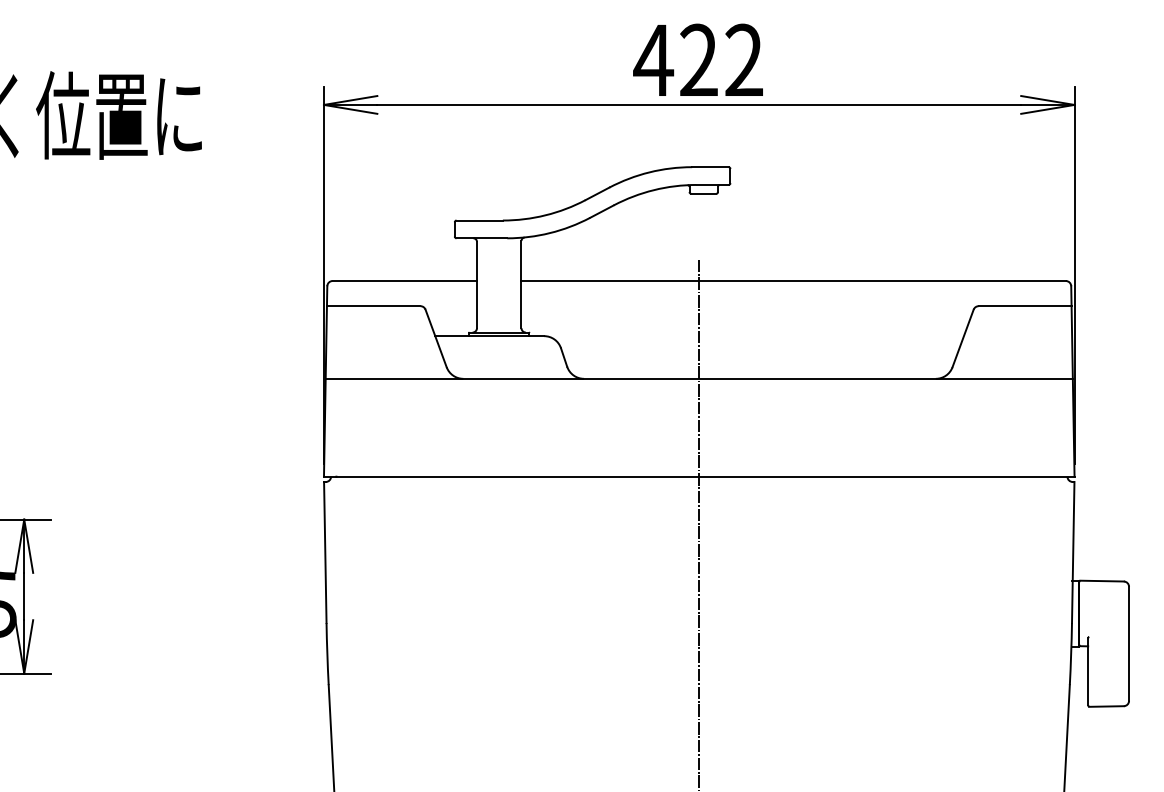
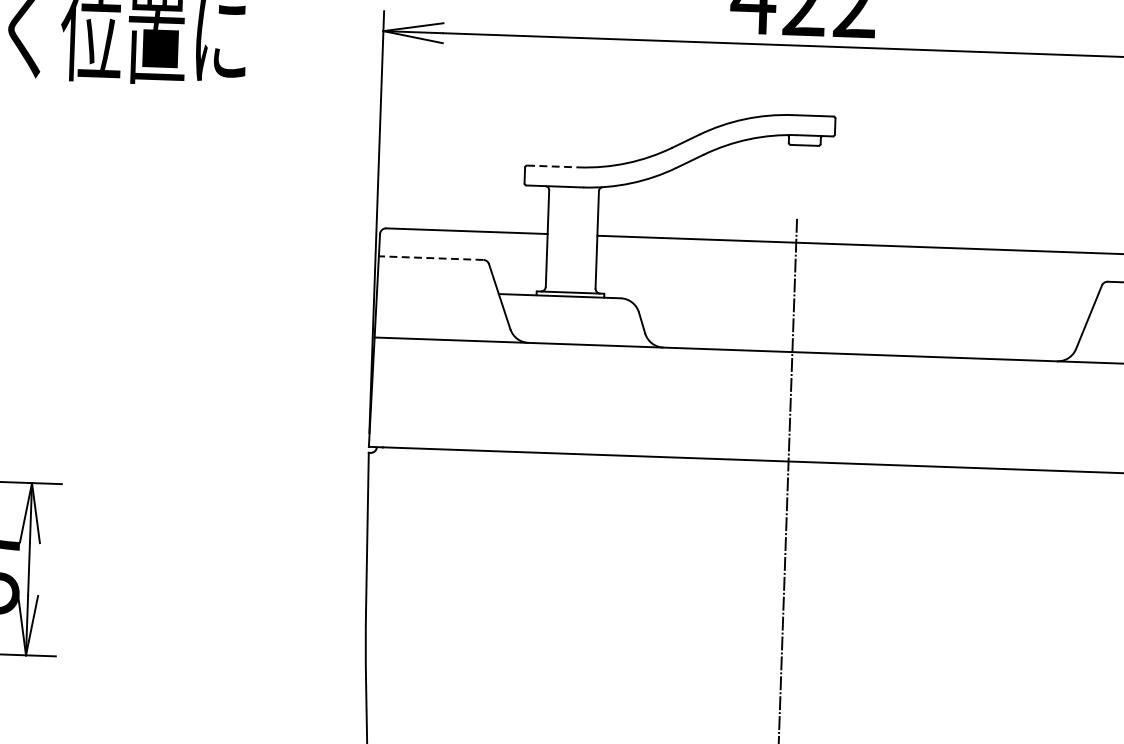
line: (480, 220) -> (553, 166), solid -> dashed
line: (373, 306) -> (430, 258), solid -> dashed

